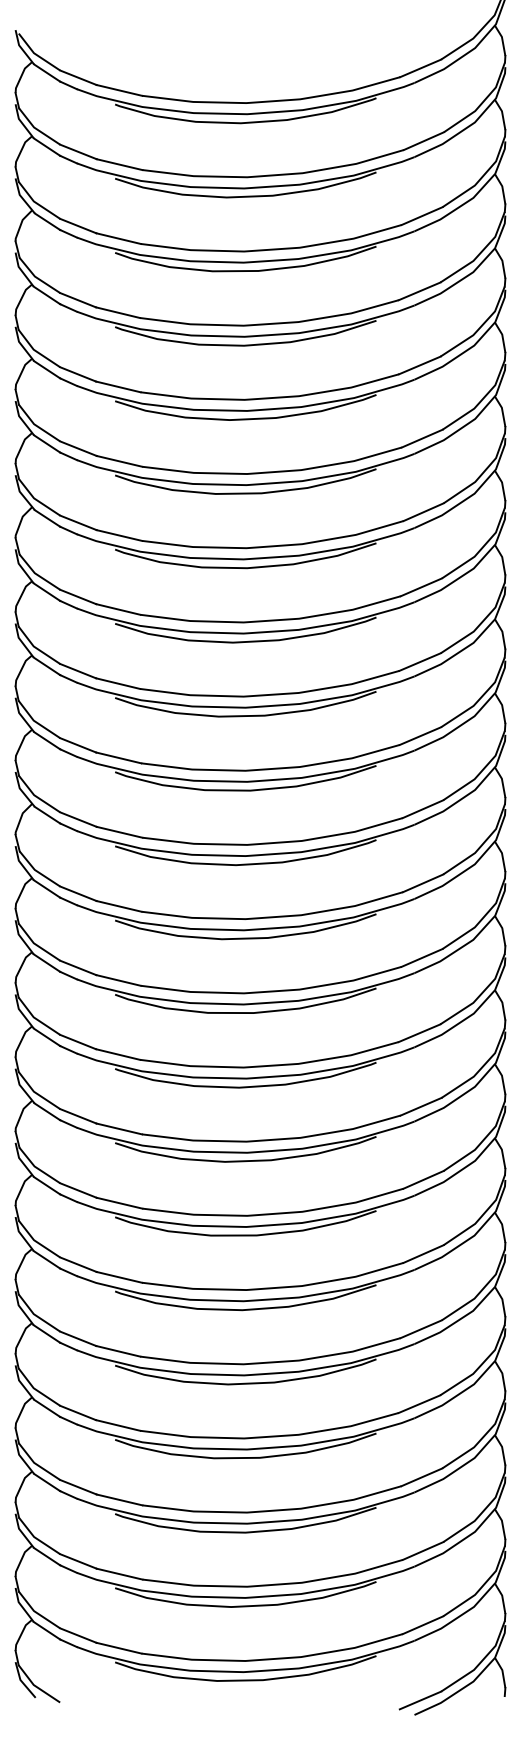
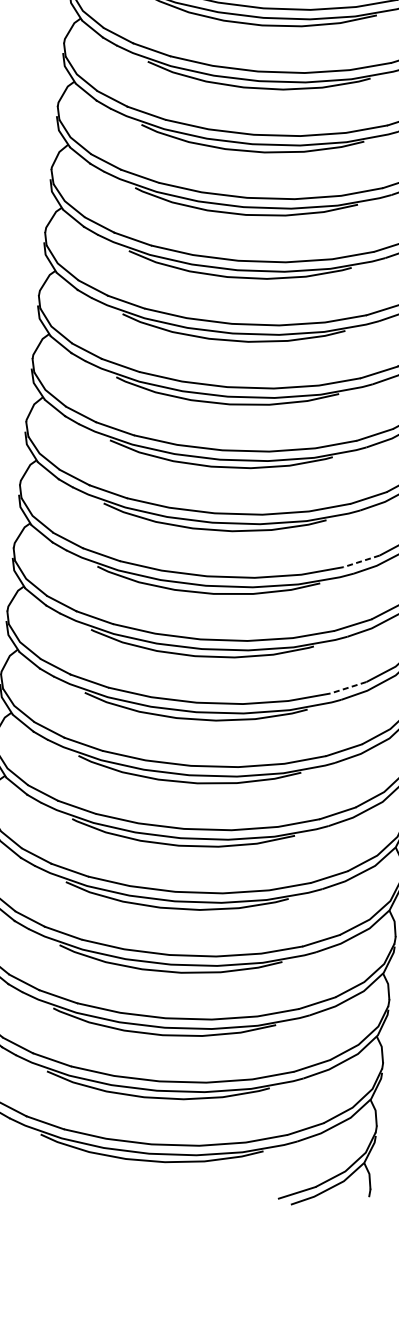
line: (421, 958) -> (361, 561), solid -> dashed
line: (420, 1106) -> (347, 687), solid -> dashed

